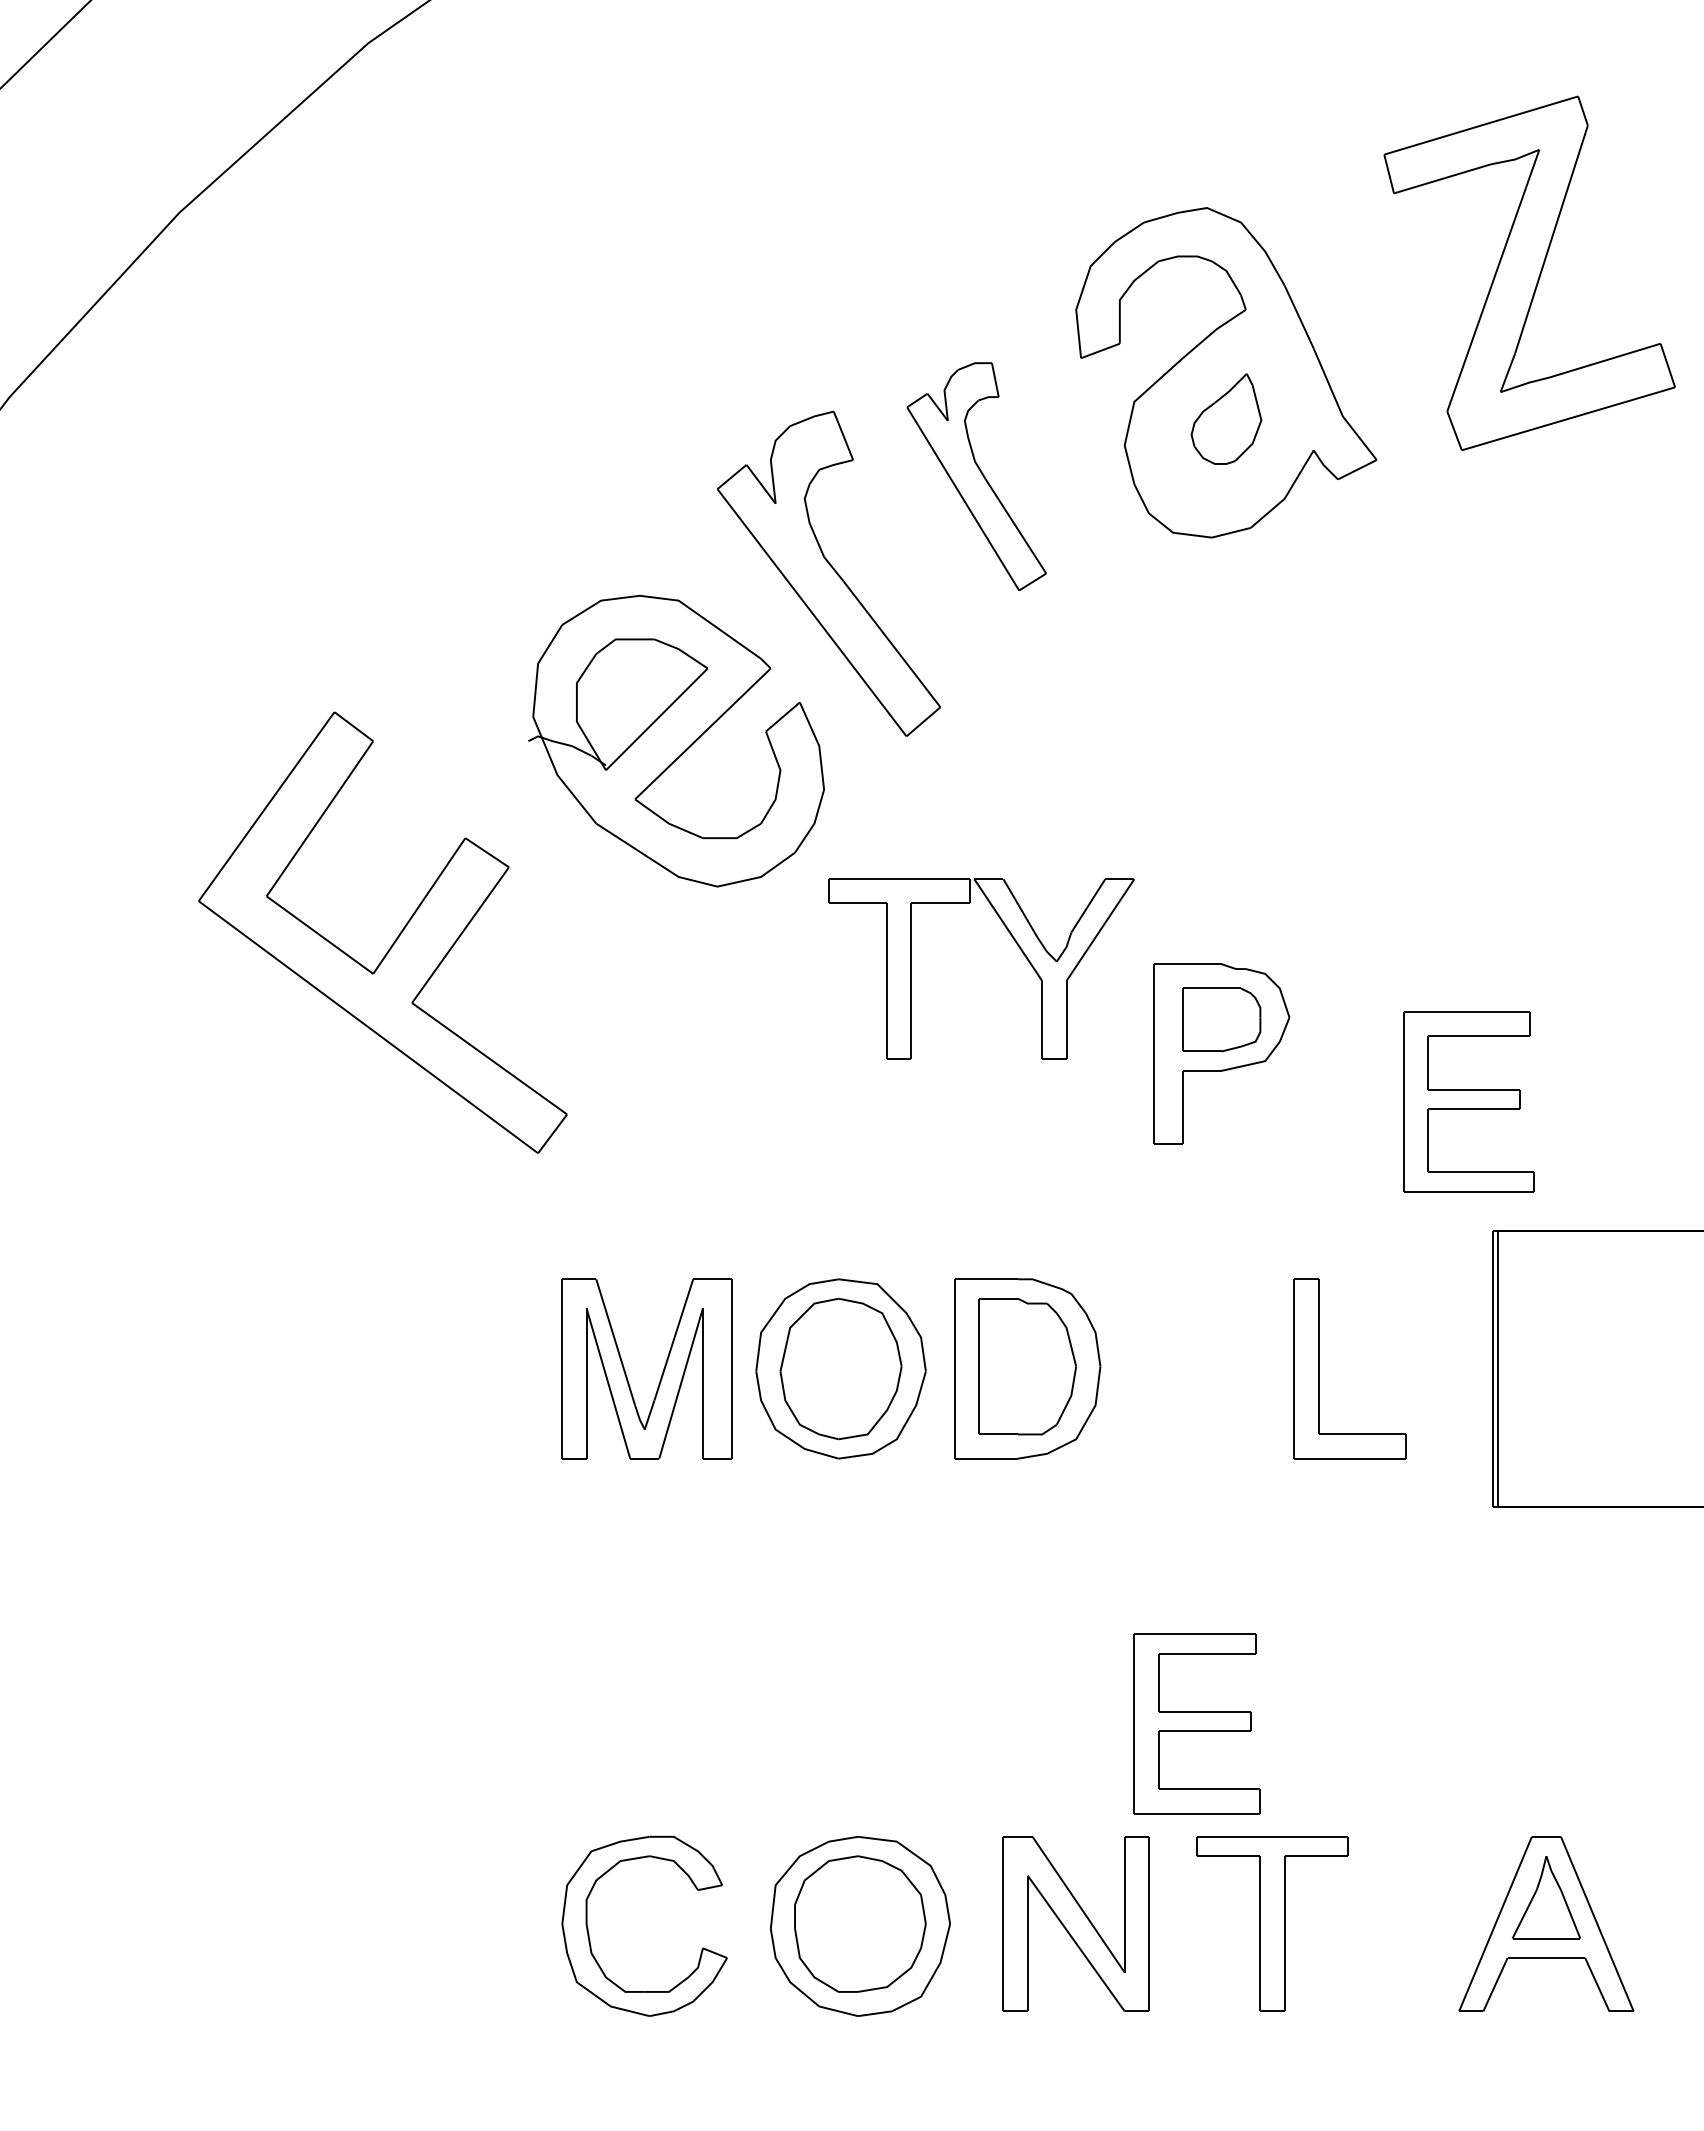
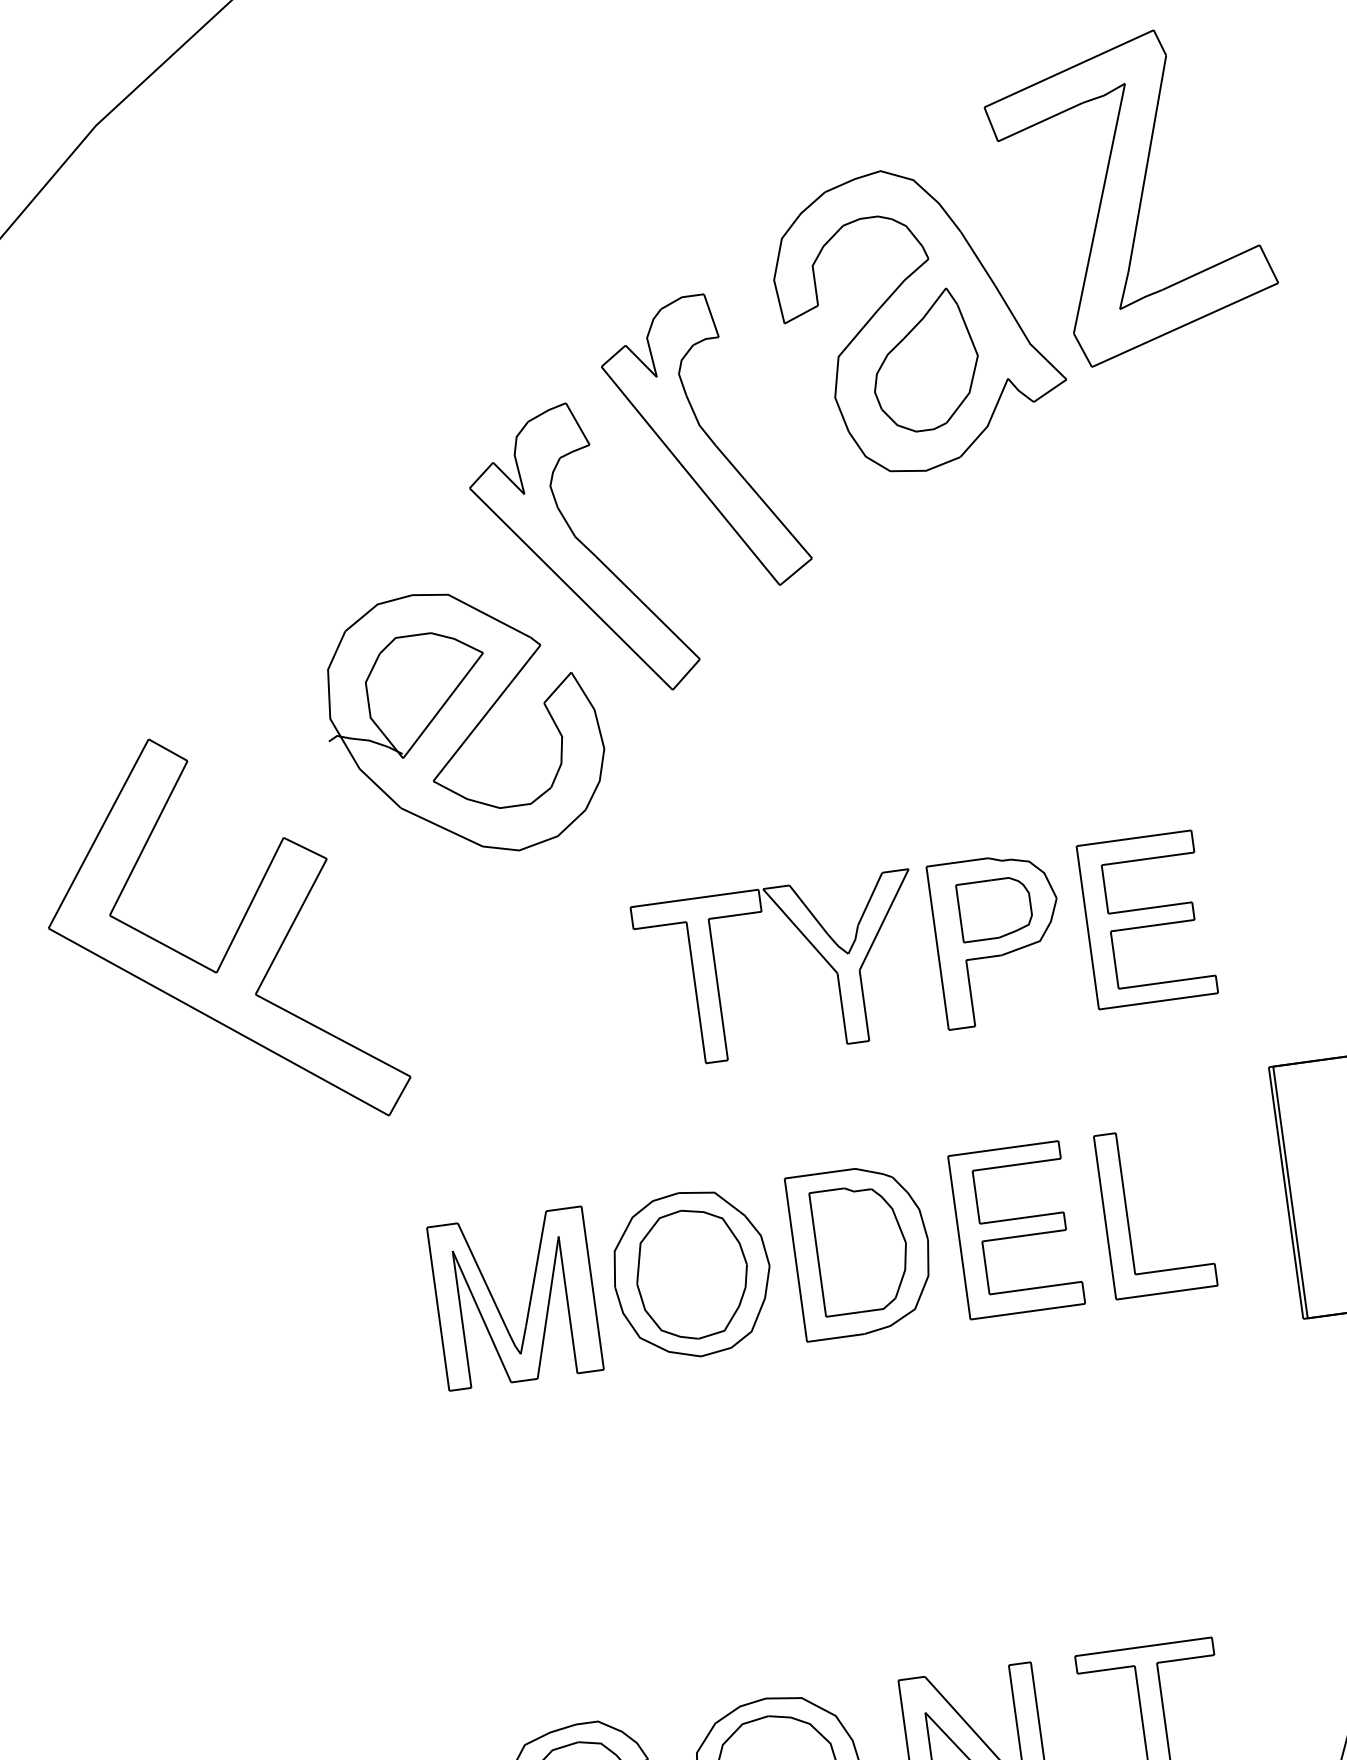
part: (1529, 273) -> (1131, 197), moved
part: (1226, 418) -> (924, 360), size x1.67
part: (976, 476) -> (704, 444), size x1.43
part: (1016, 944) -> (809, 943), moved
part: (1468, 1101) -> (1146, 919), moved
part: (1196, 1723) -> (1015, 1229), moved

